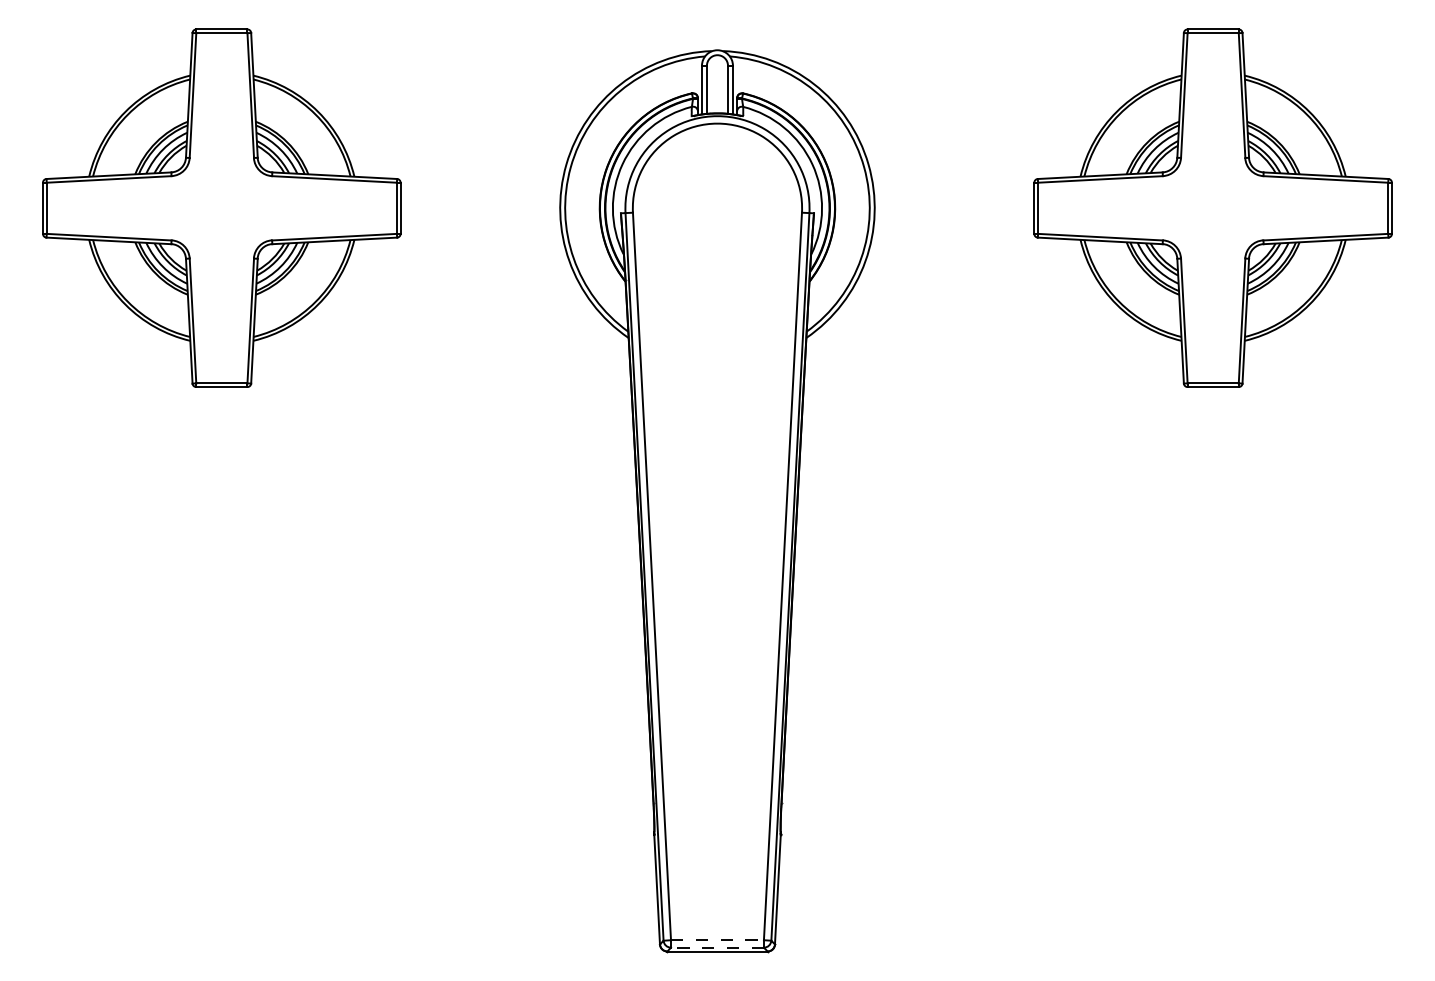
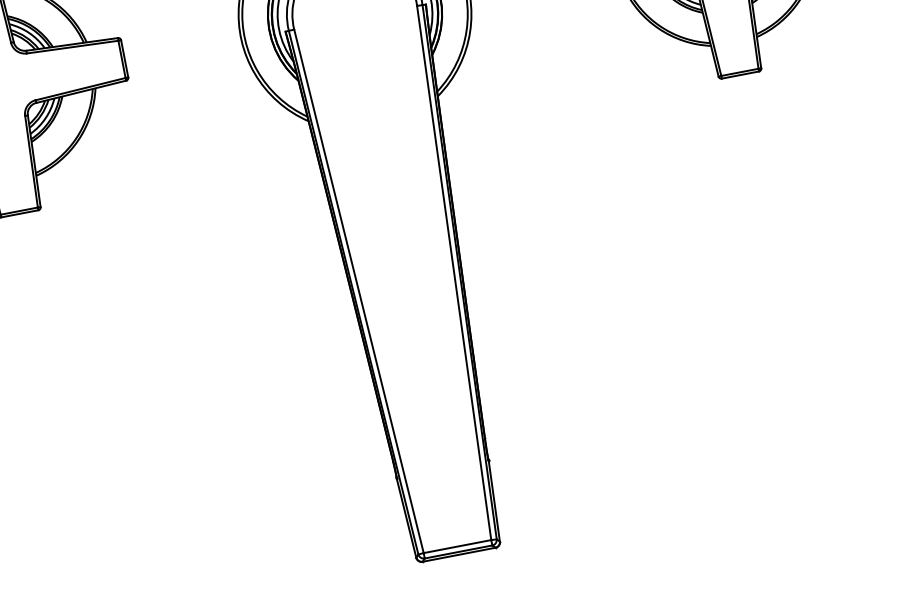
line: (717, 940) -> (457, 546), dashed -> solid
line: (716, 947) -> (457, 552), dashed -> solid

